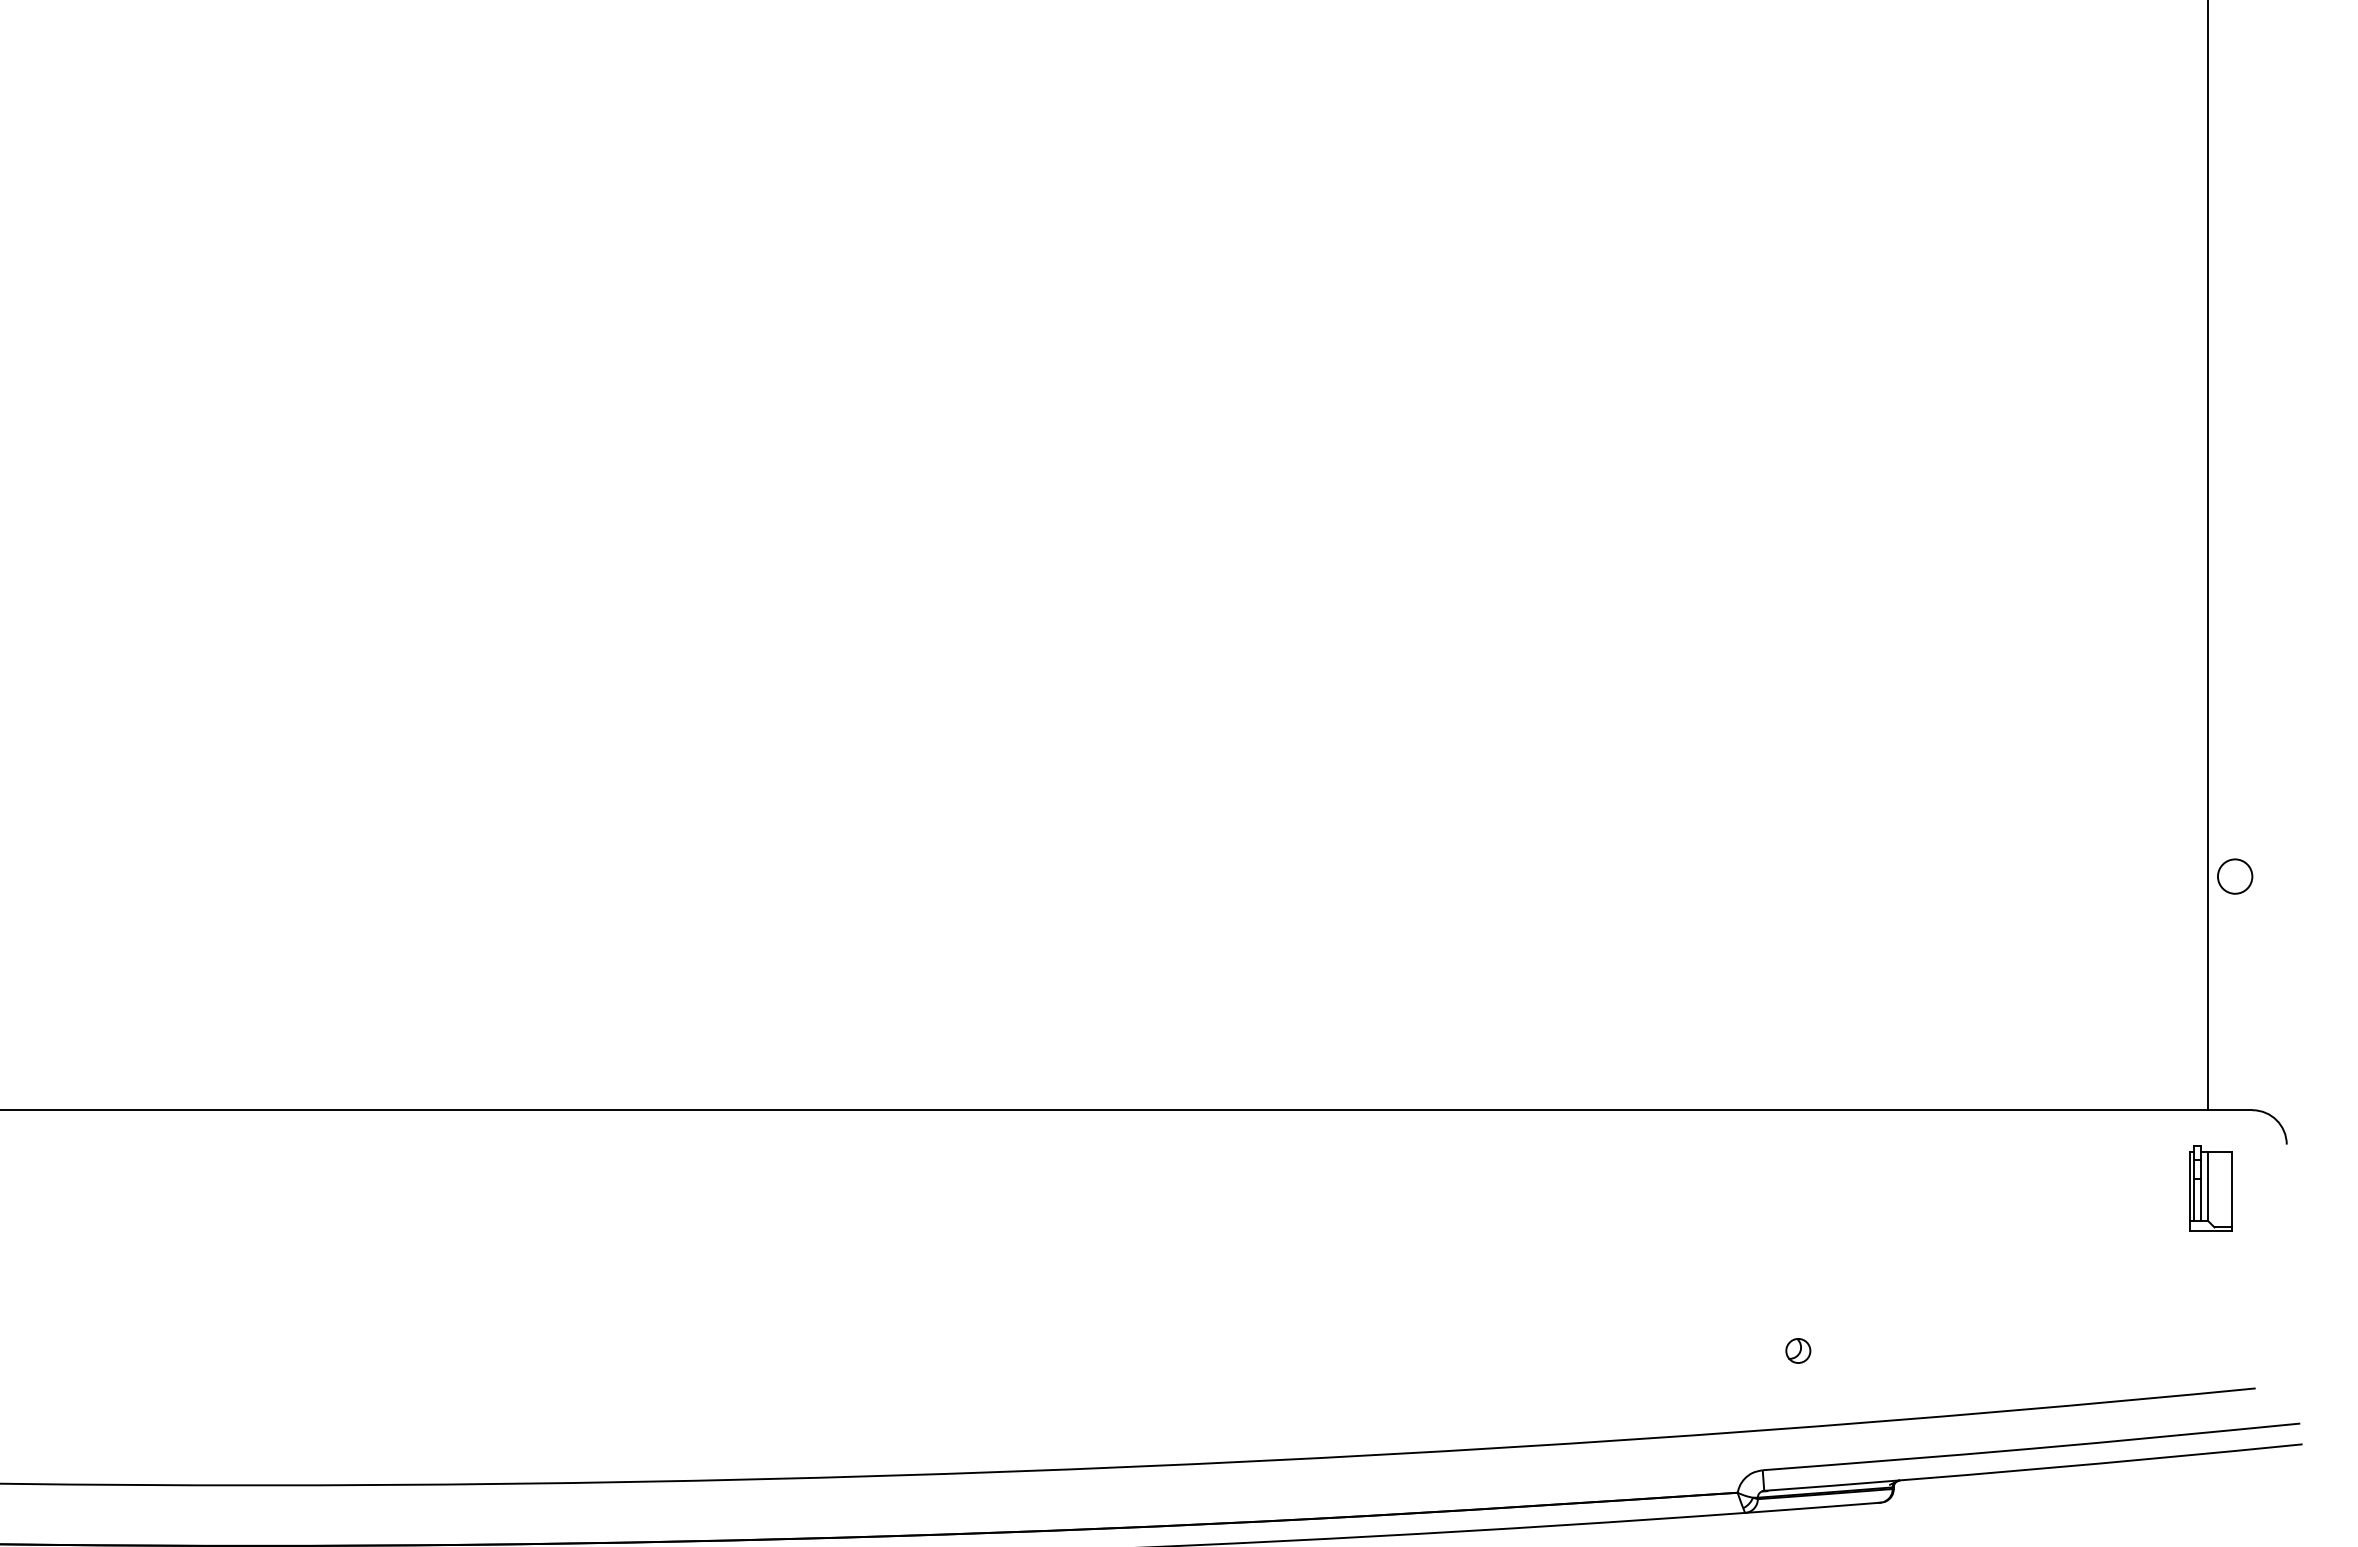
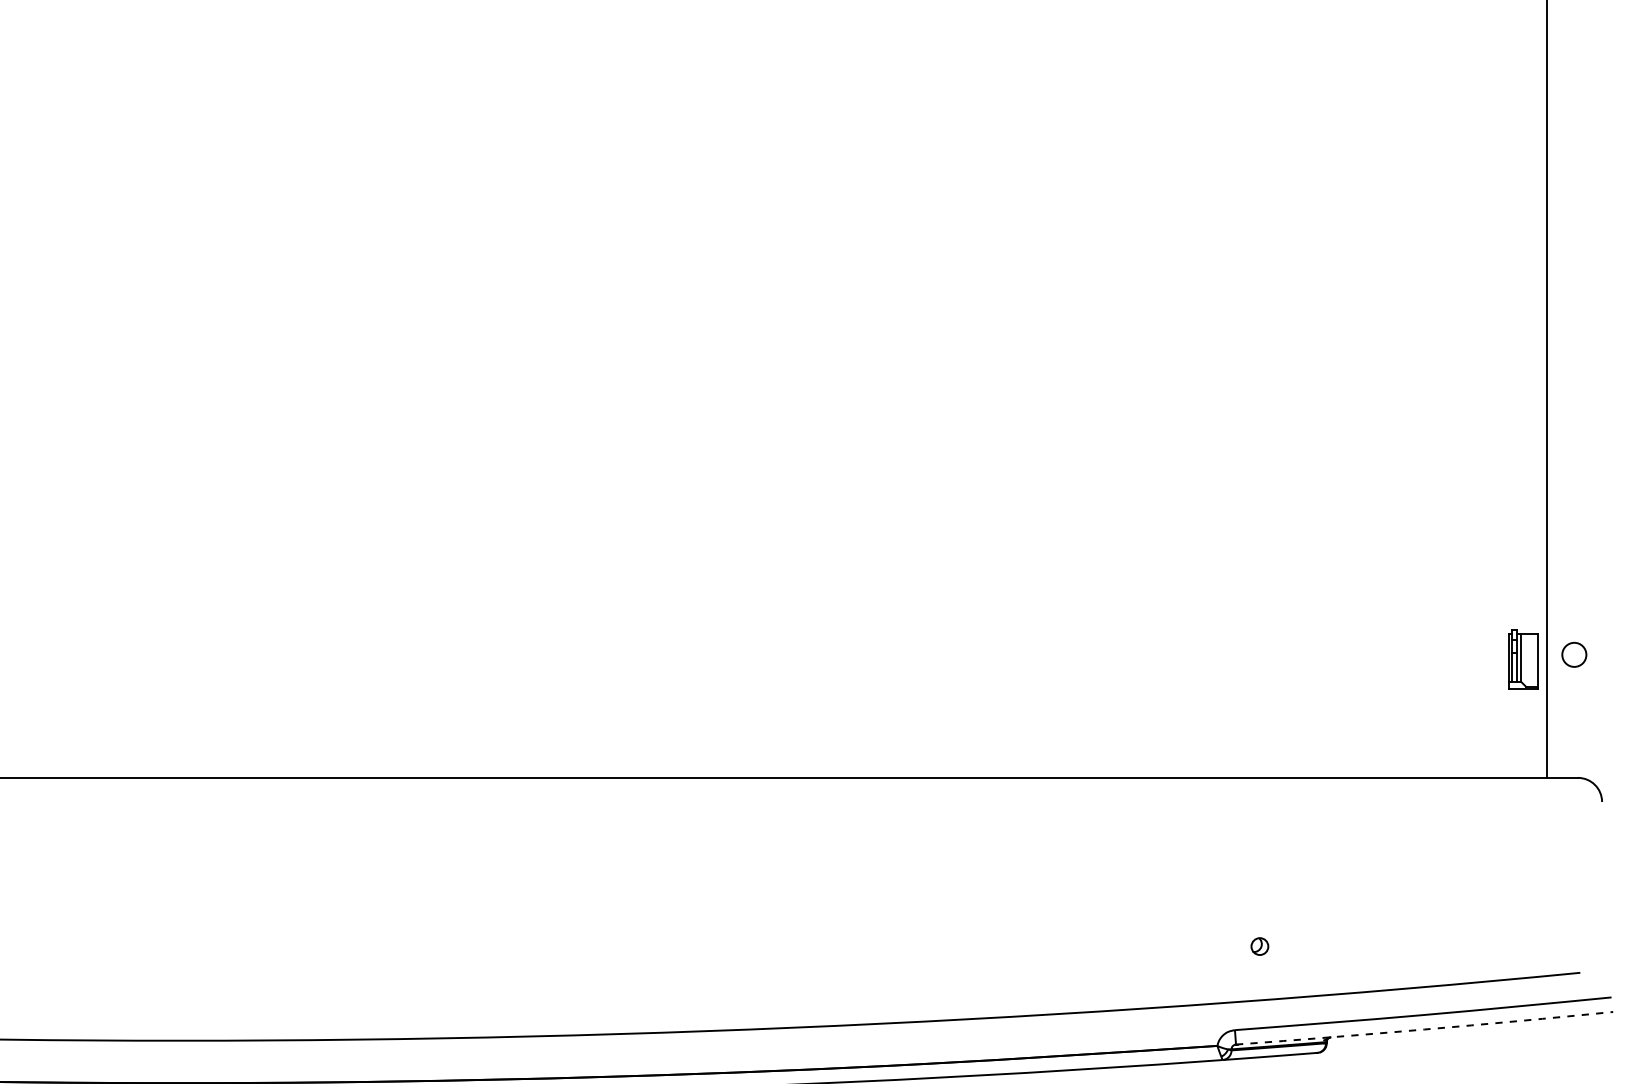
circle: (2235, 876) -> (1574, 654), moved
part: (2210, 1188) -> (1523, 659), moved
arc: (2033, 1469) -> (1424, 1029), solid -> dashed

